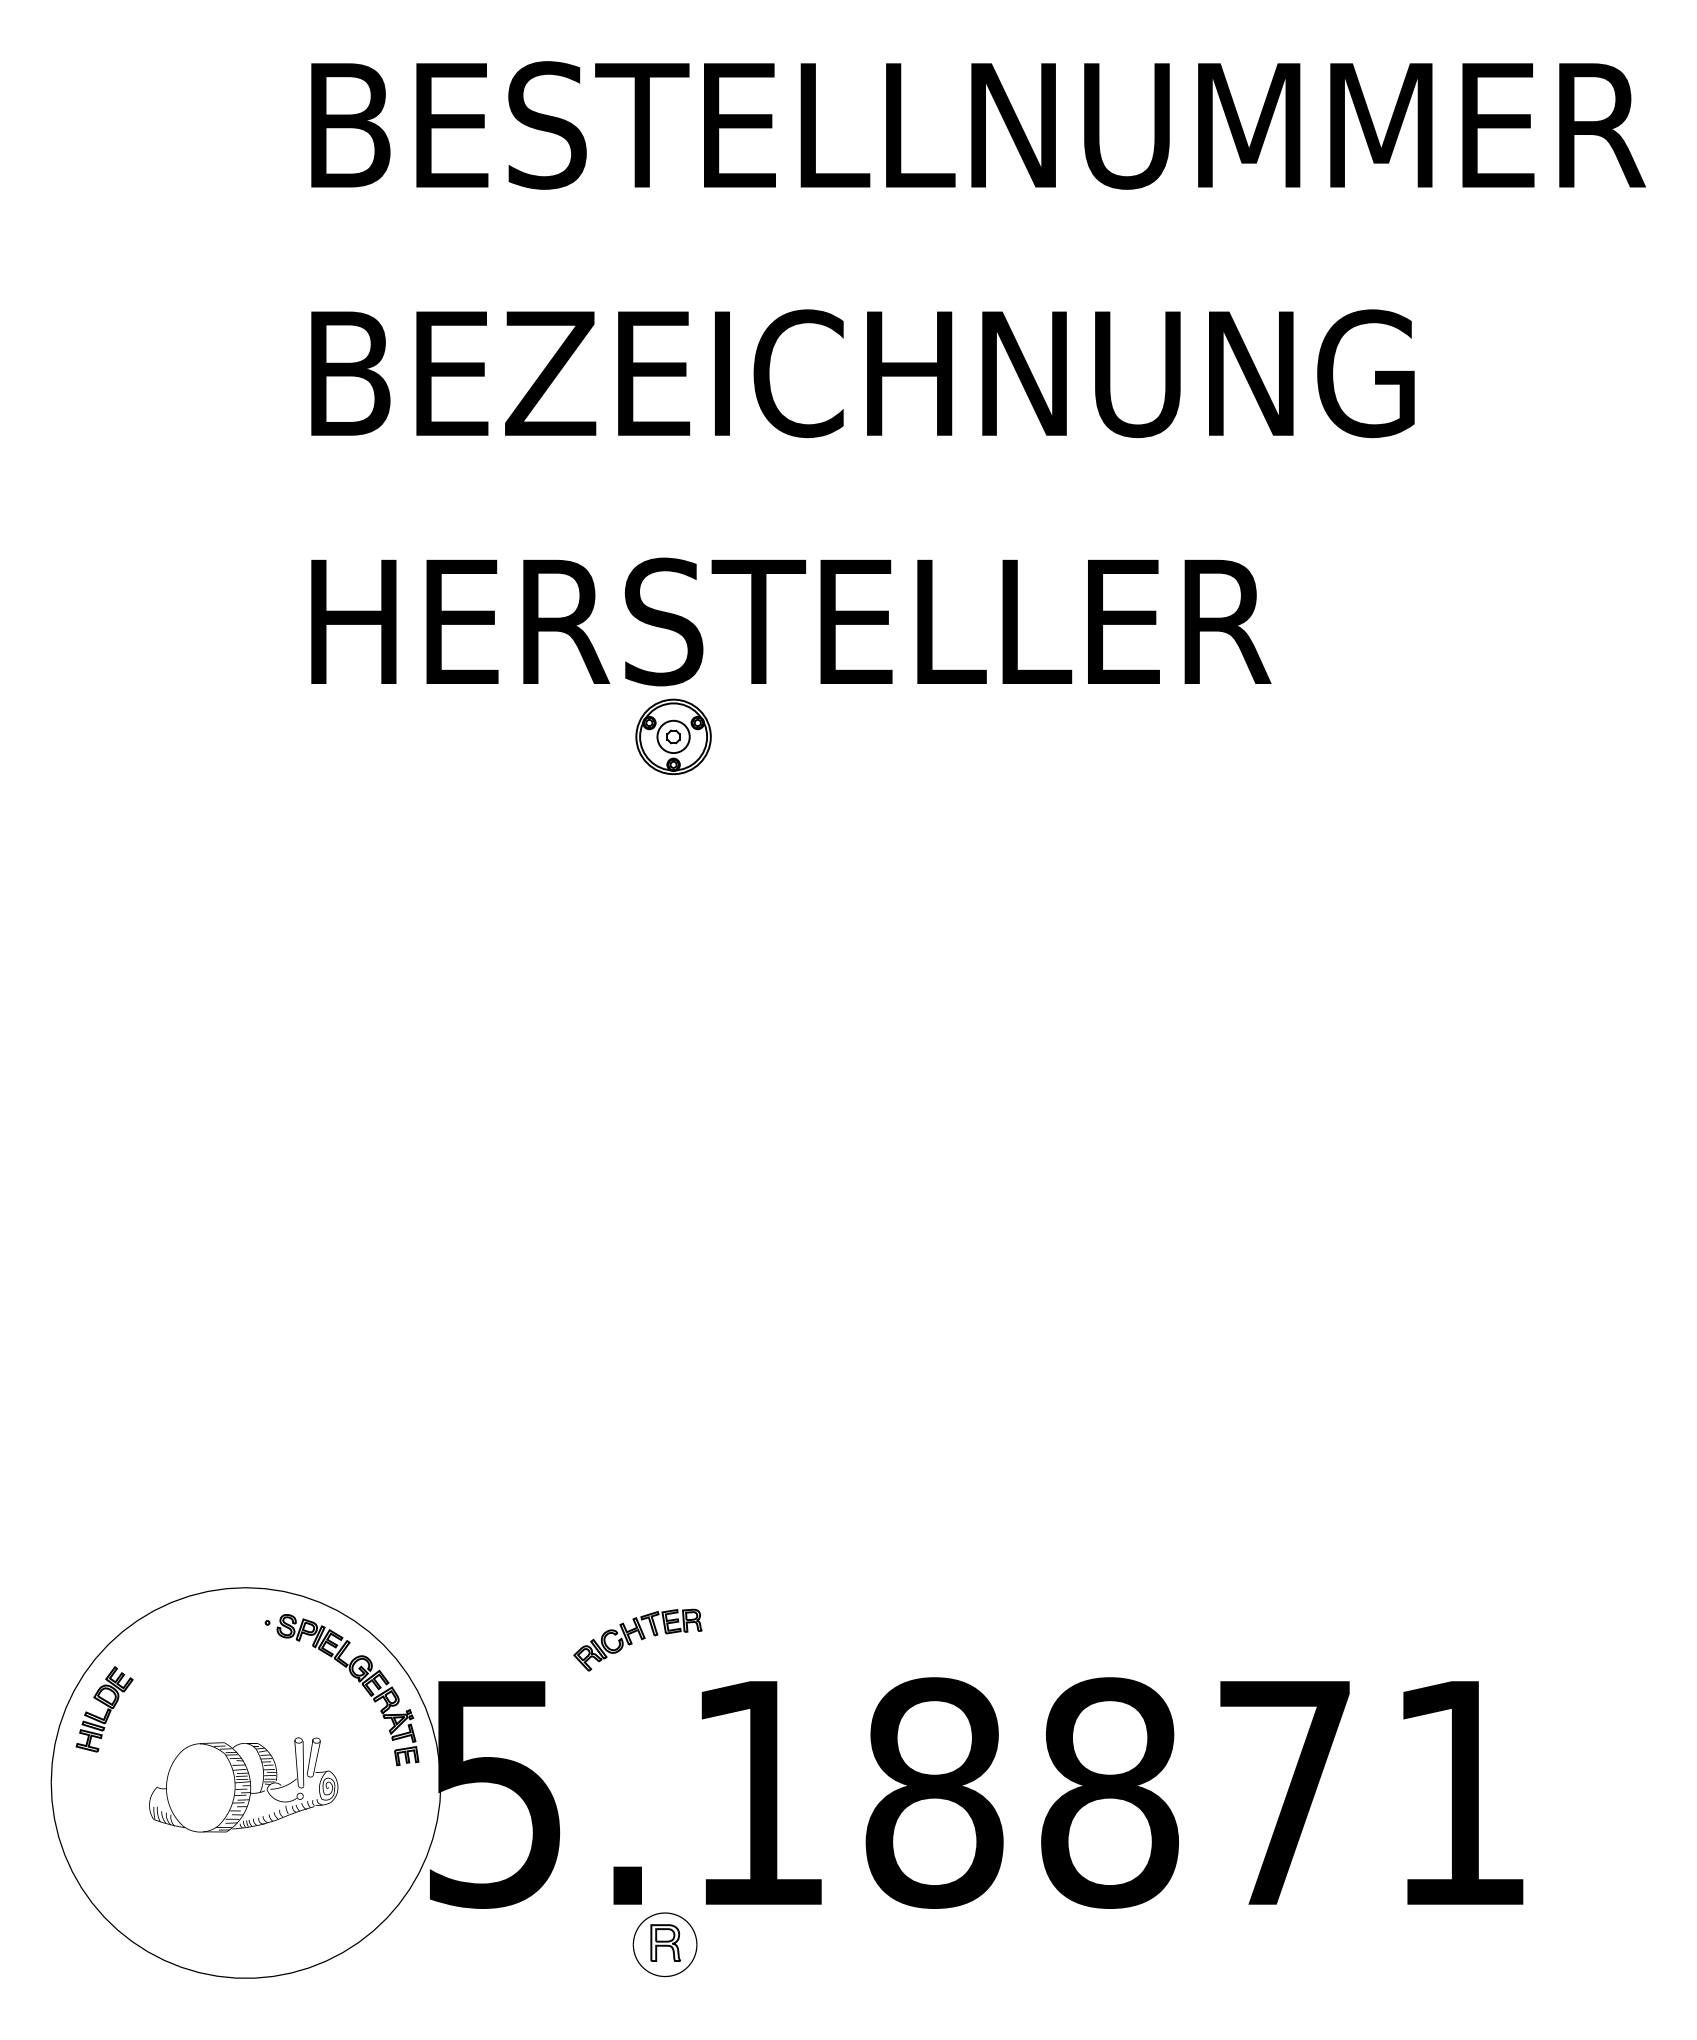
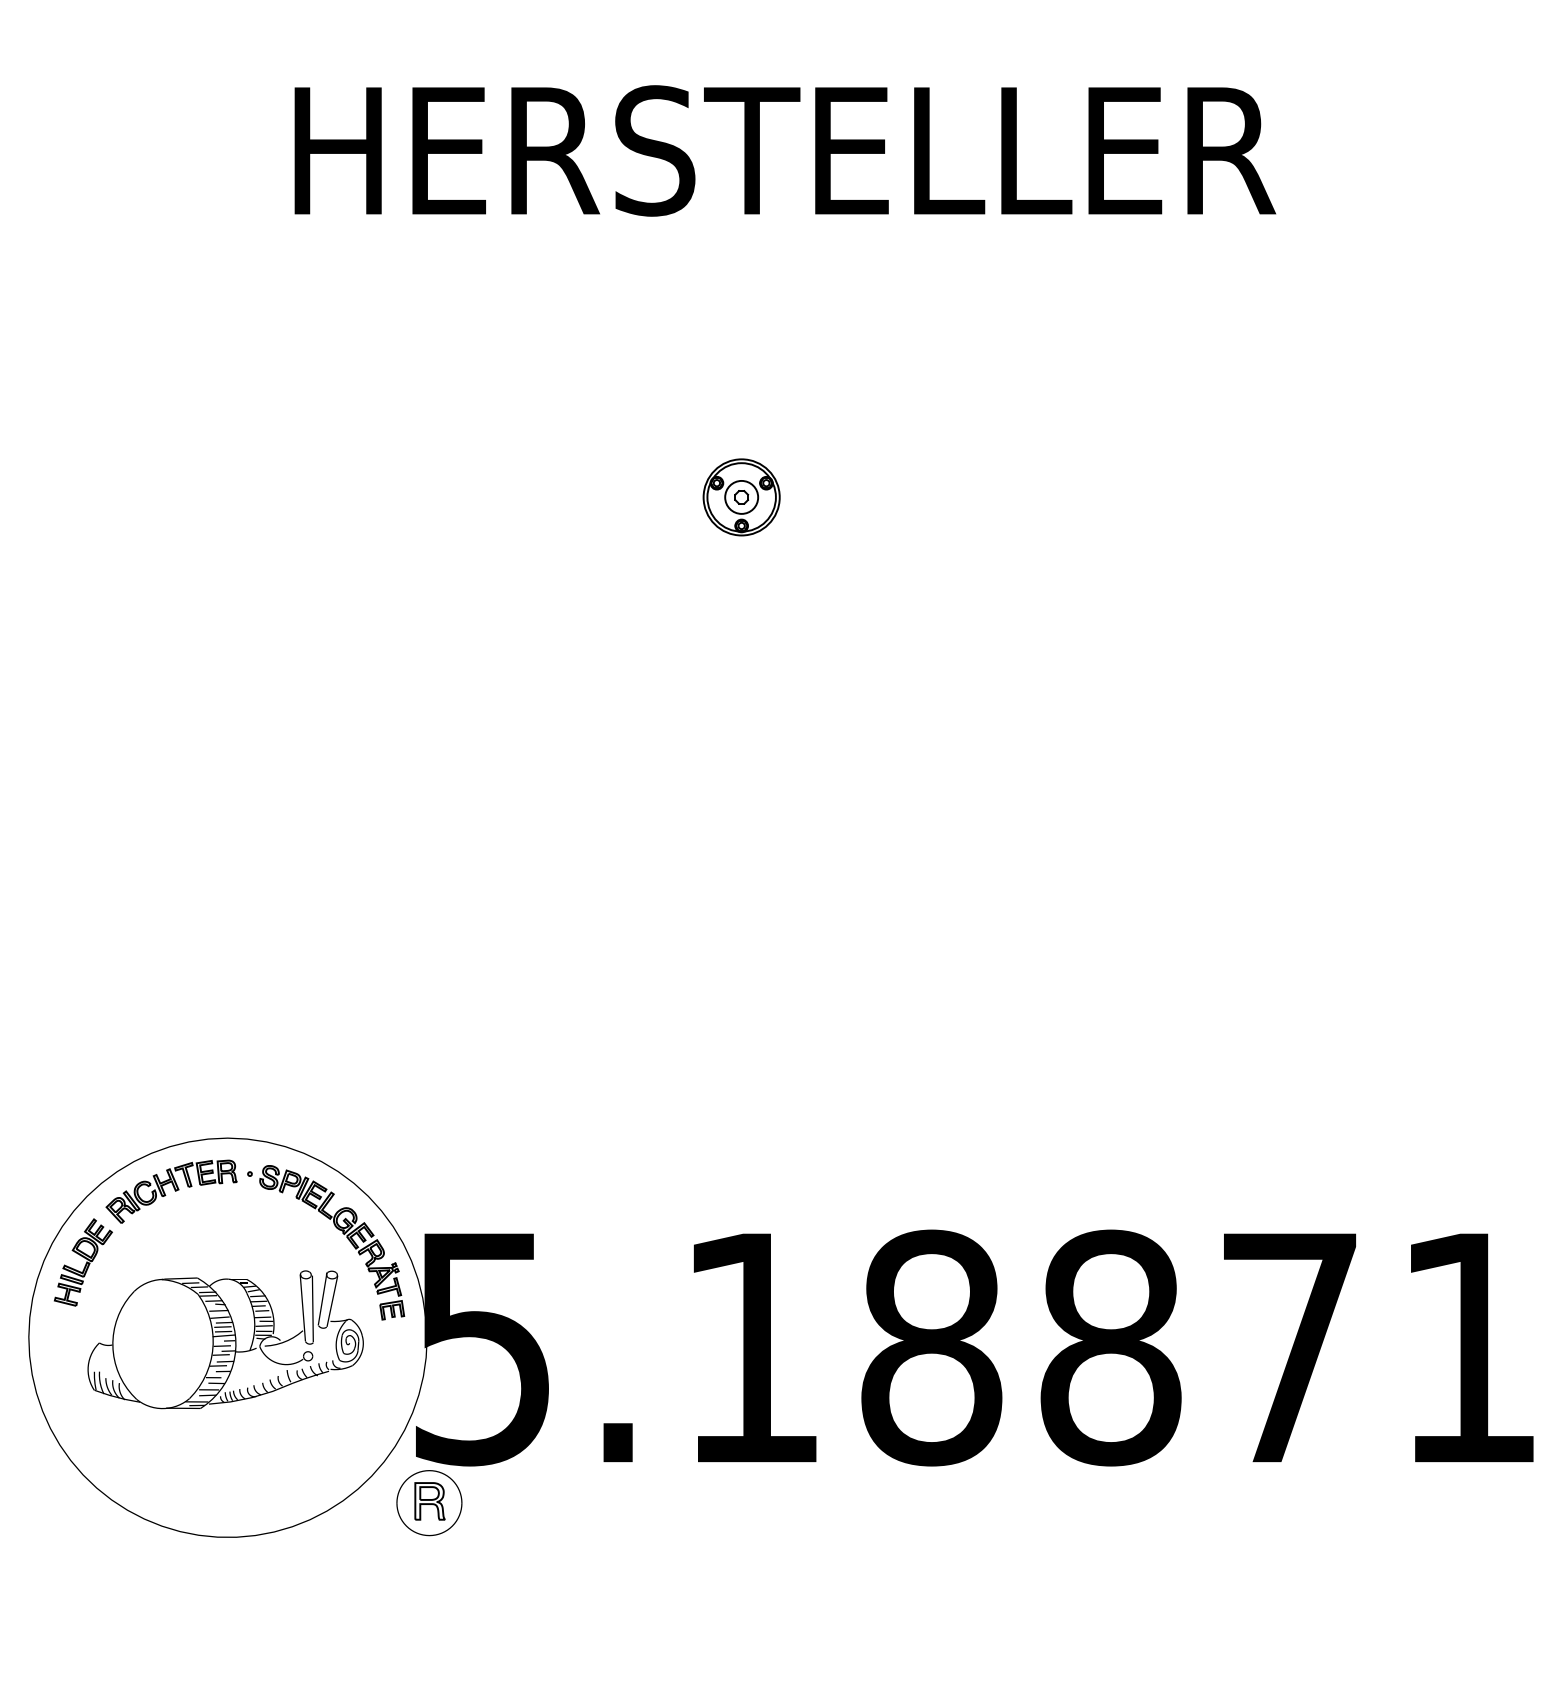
part: (673, 736) -> (741, 496), moved
part: (637, 1639) -> (171, 1191), moved
part: (243, 1784) -> (225, 1339), size x1.43
part: (664, 1944) -> (428, 1502), moved

